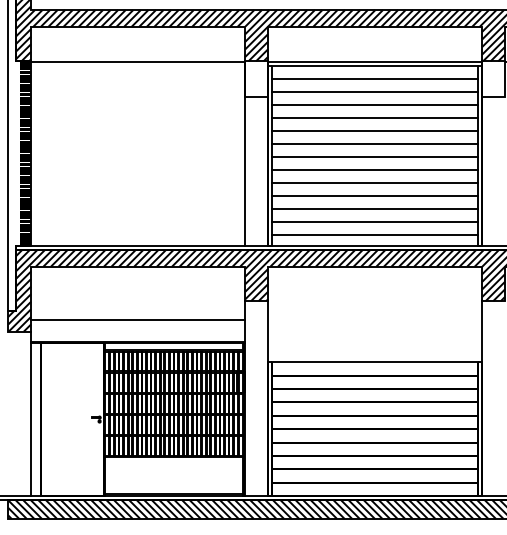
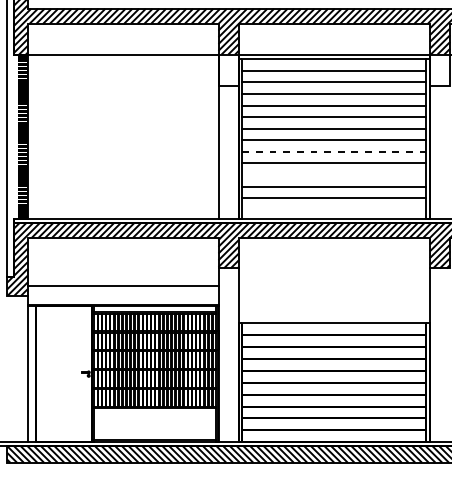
line: (375, 170) -> (334, 151), solid -> dashed
line: (374, 196) -> (333, 175), removed
line: (374, 235) -> (333, 209), removed

